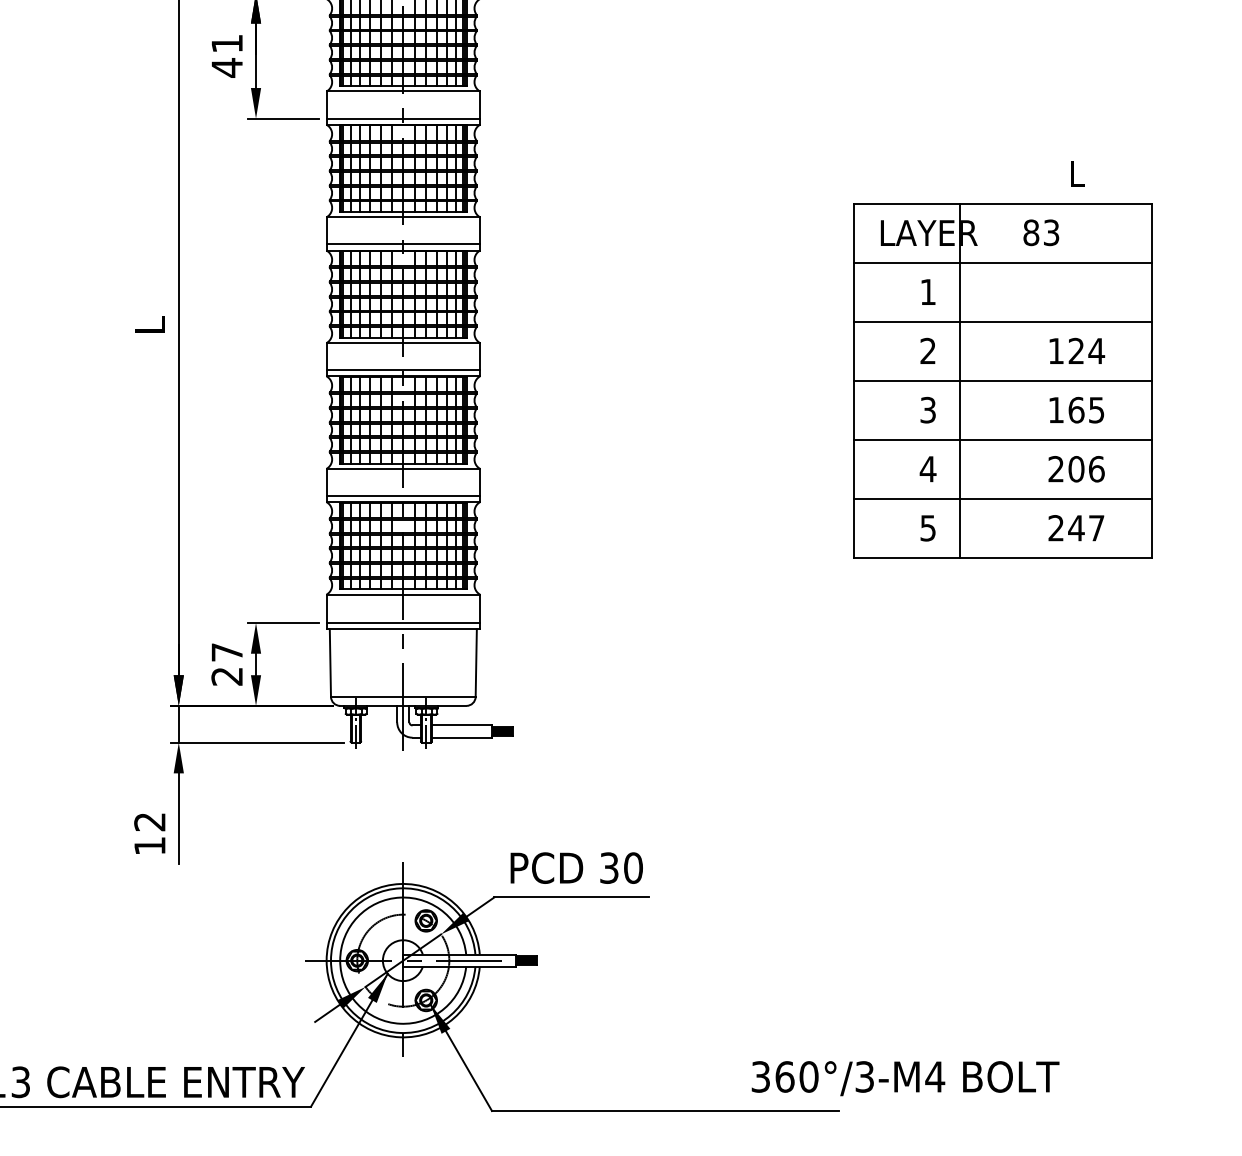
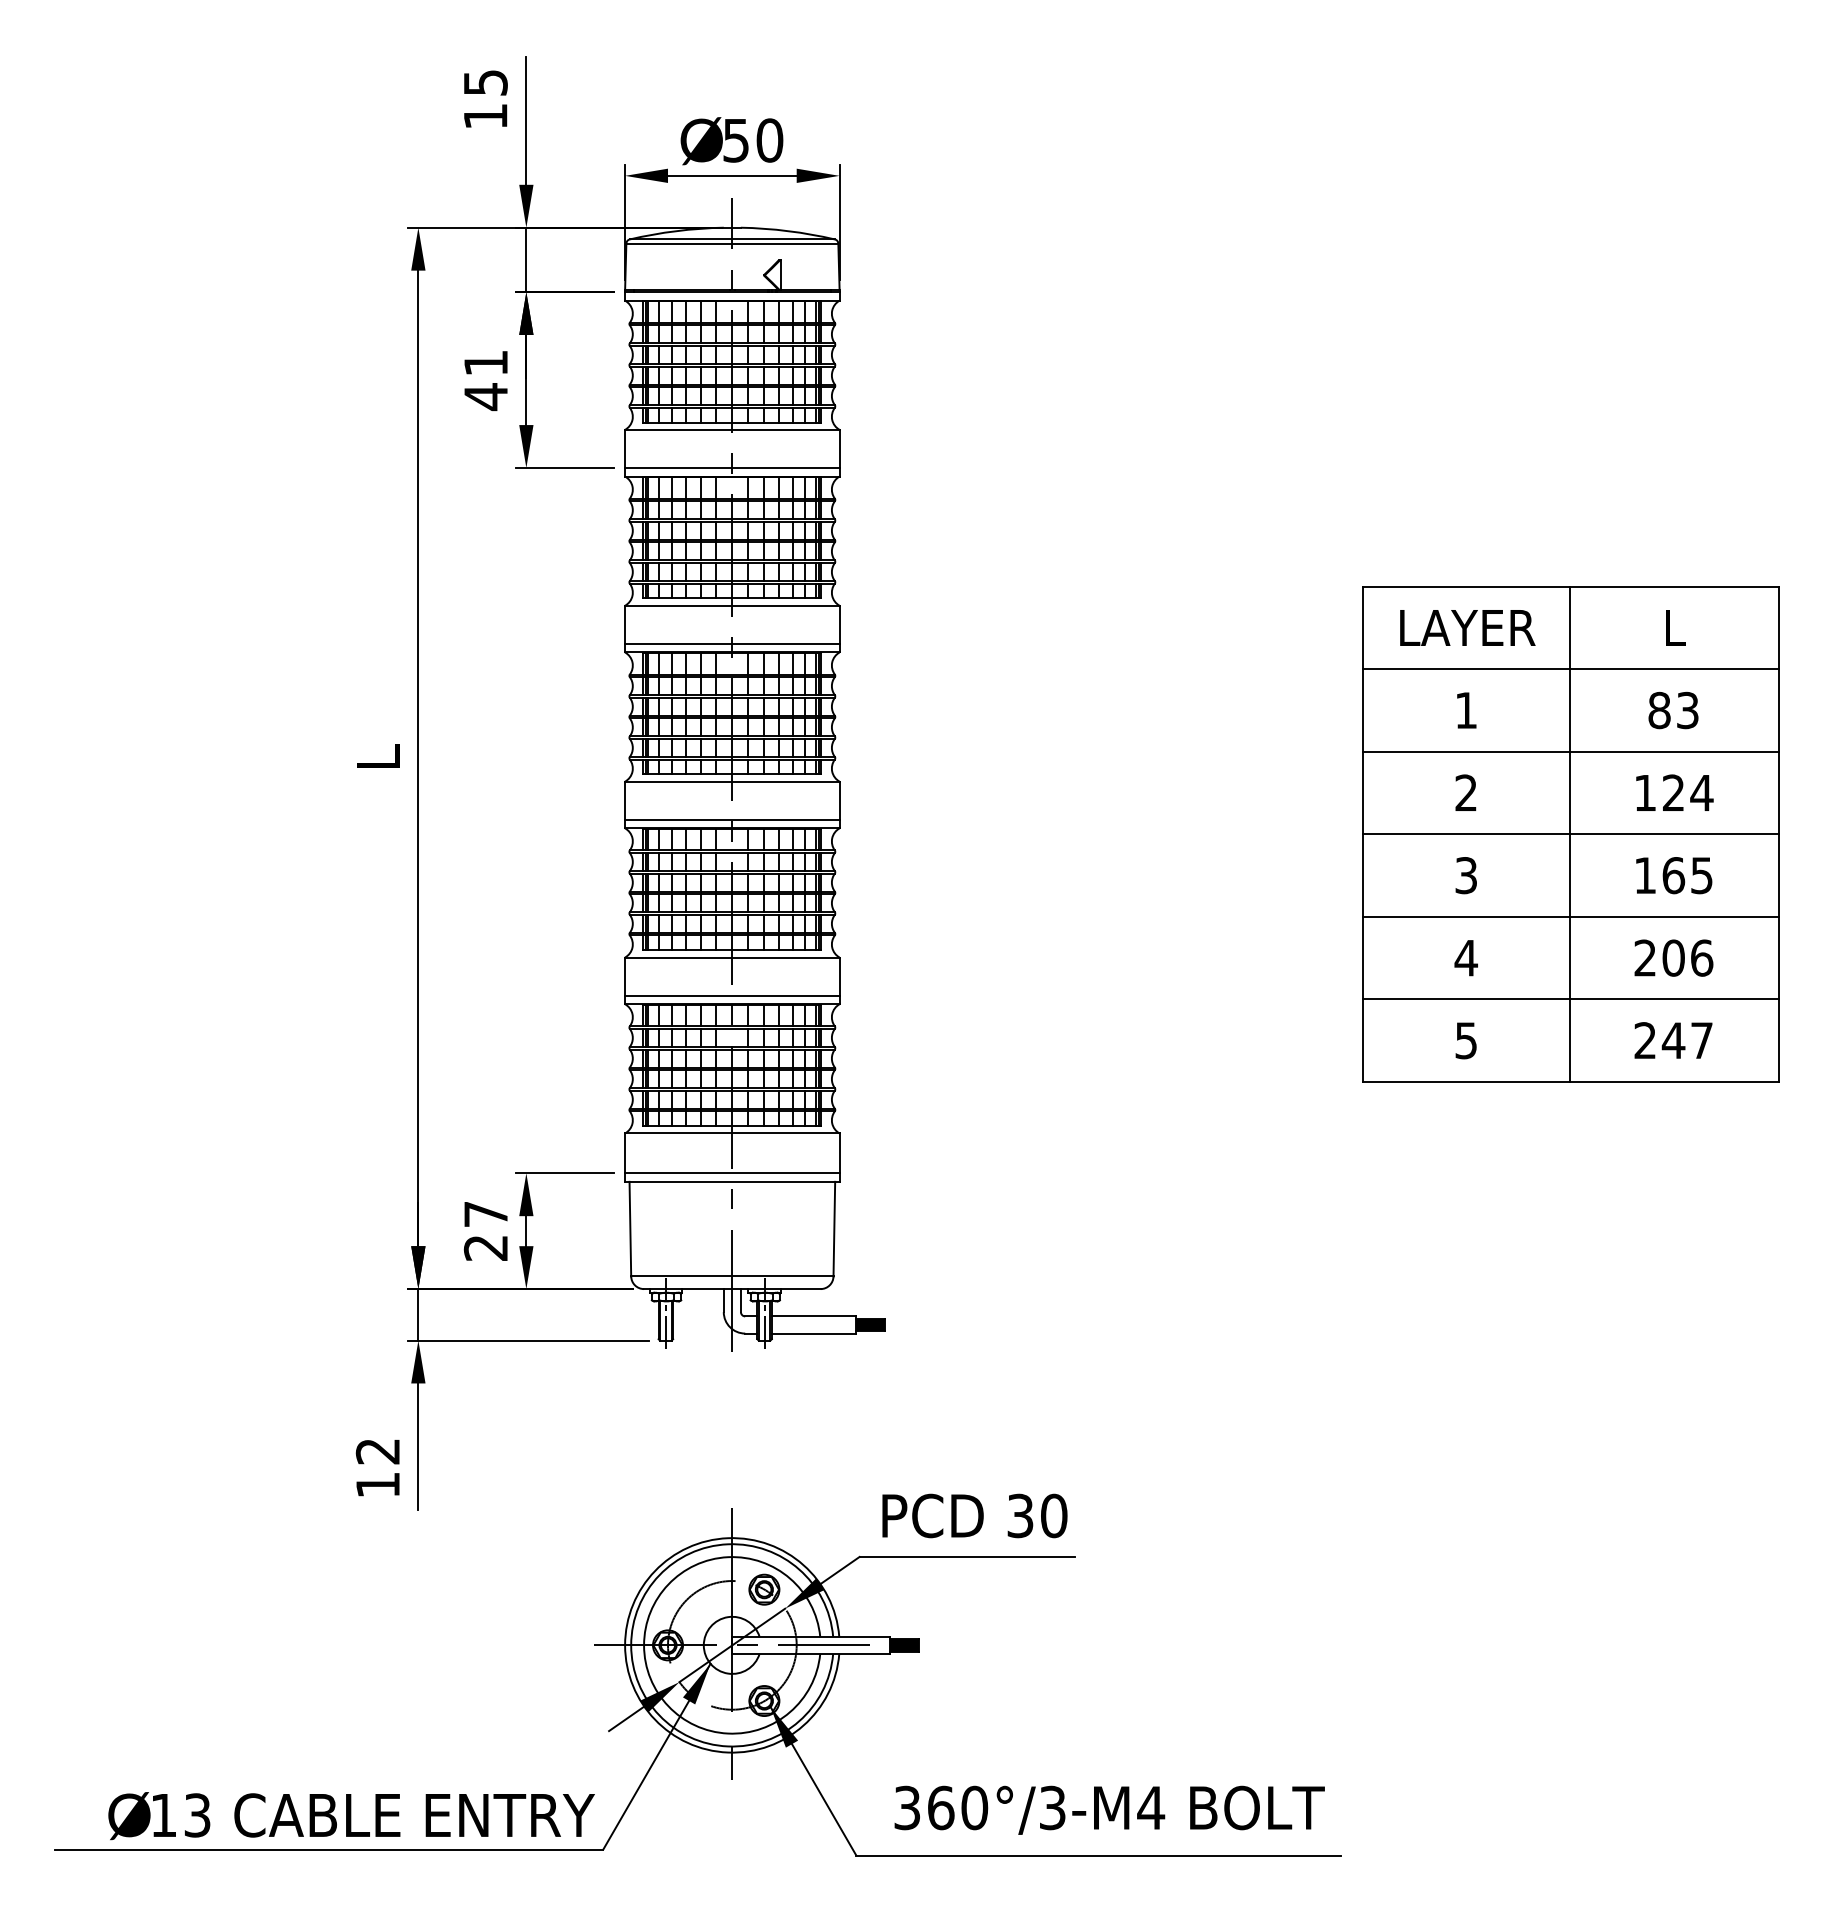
text: (1077, 173) -> (1675, 627), moved
text: (1041, 232) -> (1673, 710), moved
line: (959, 380) -> (1570, 833), moved
text: (905, 1078) -> (1109, 1809), moved

